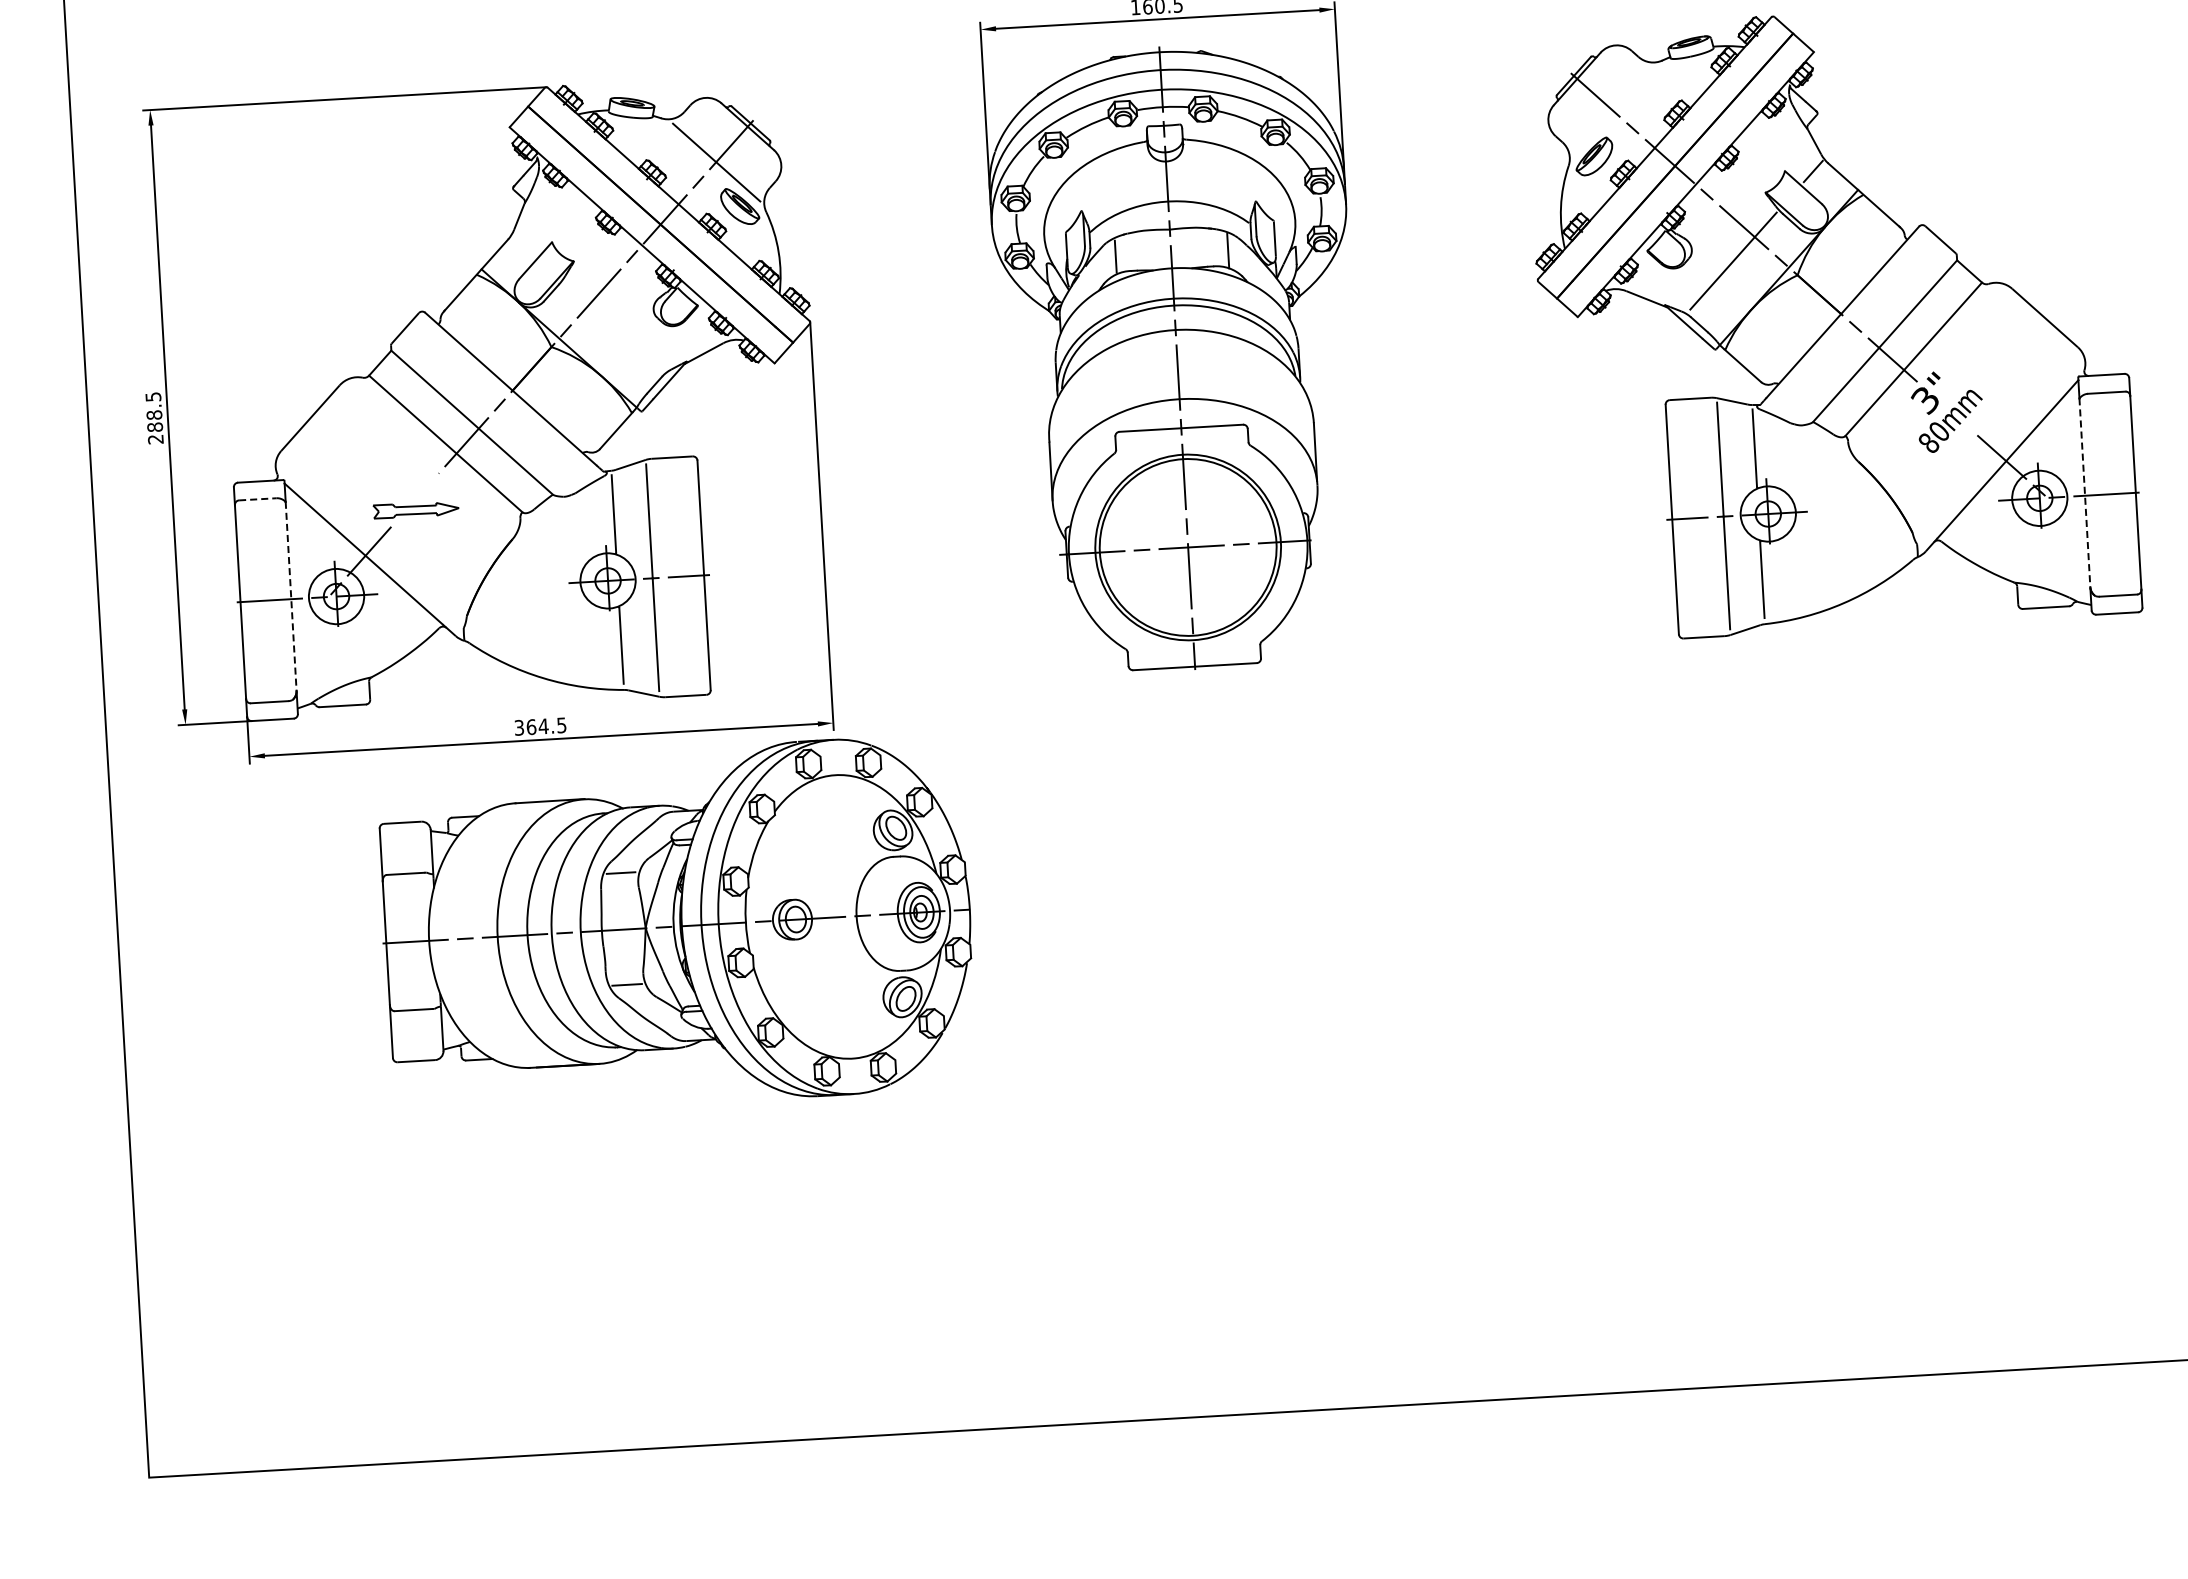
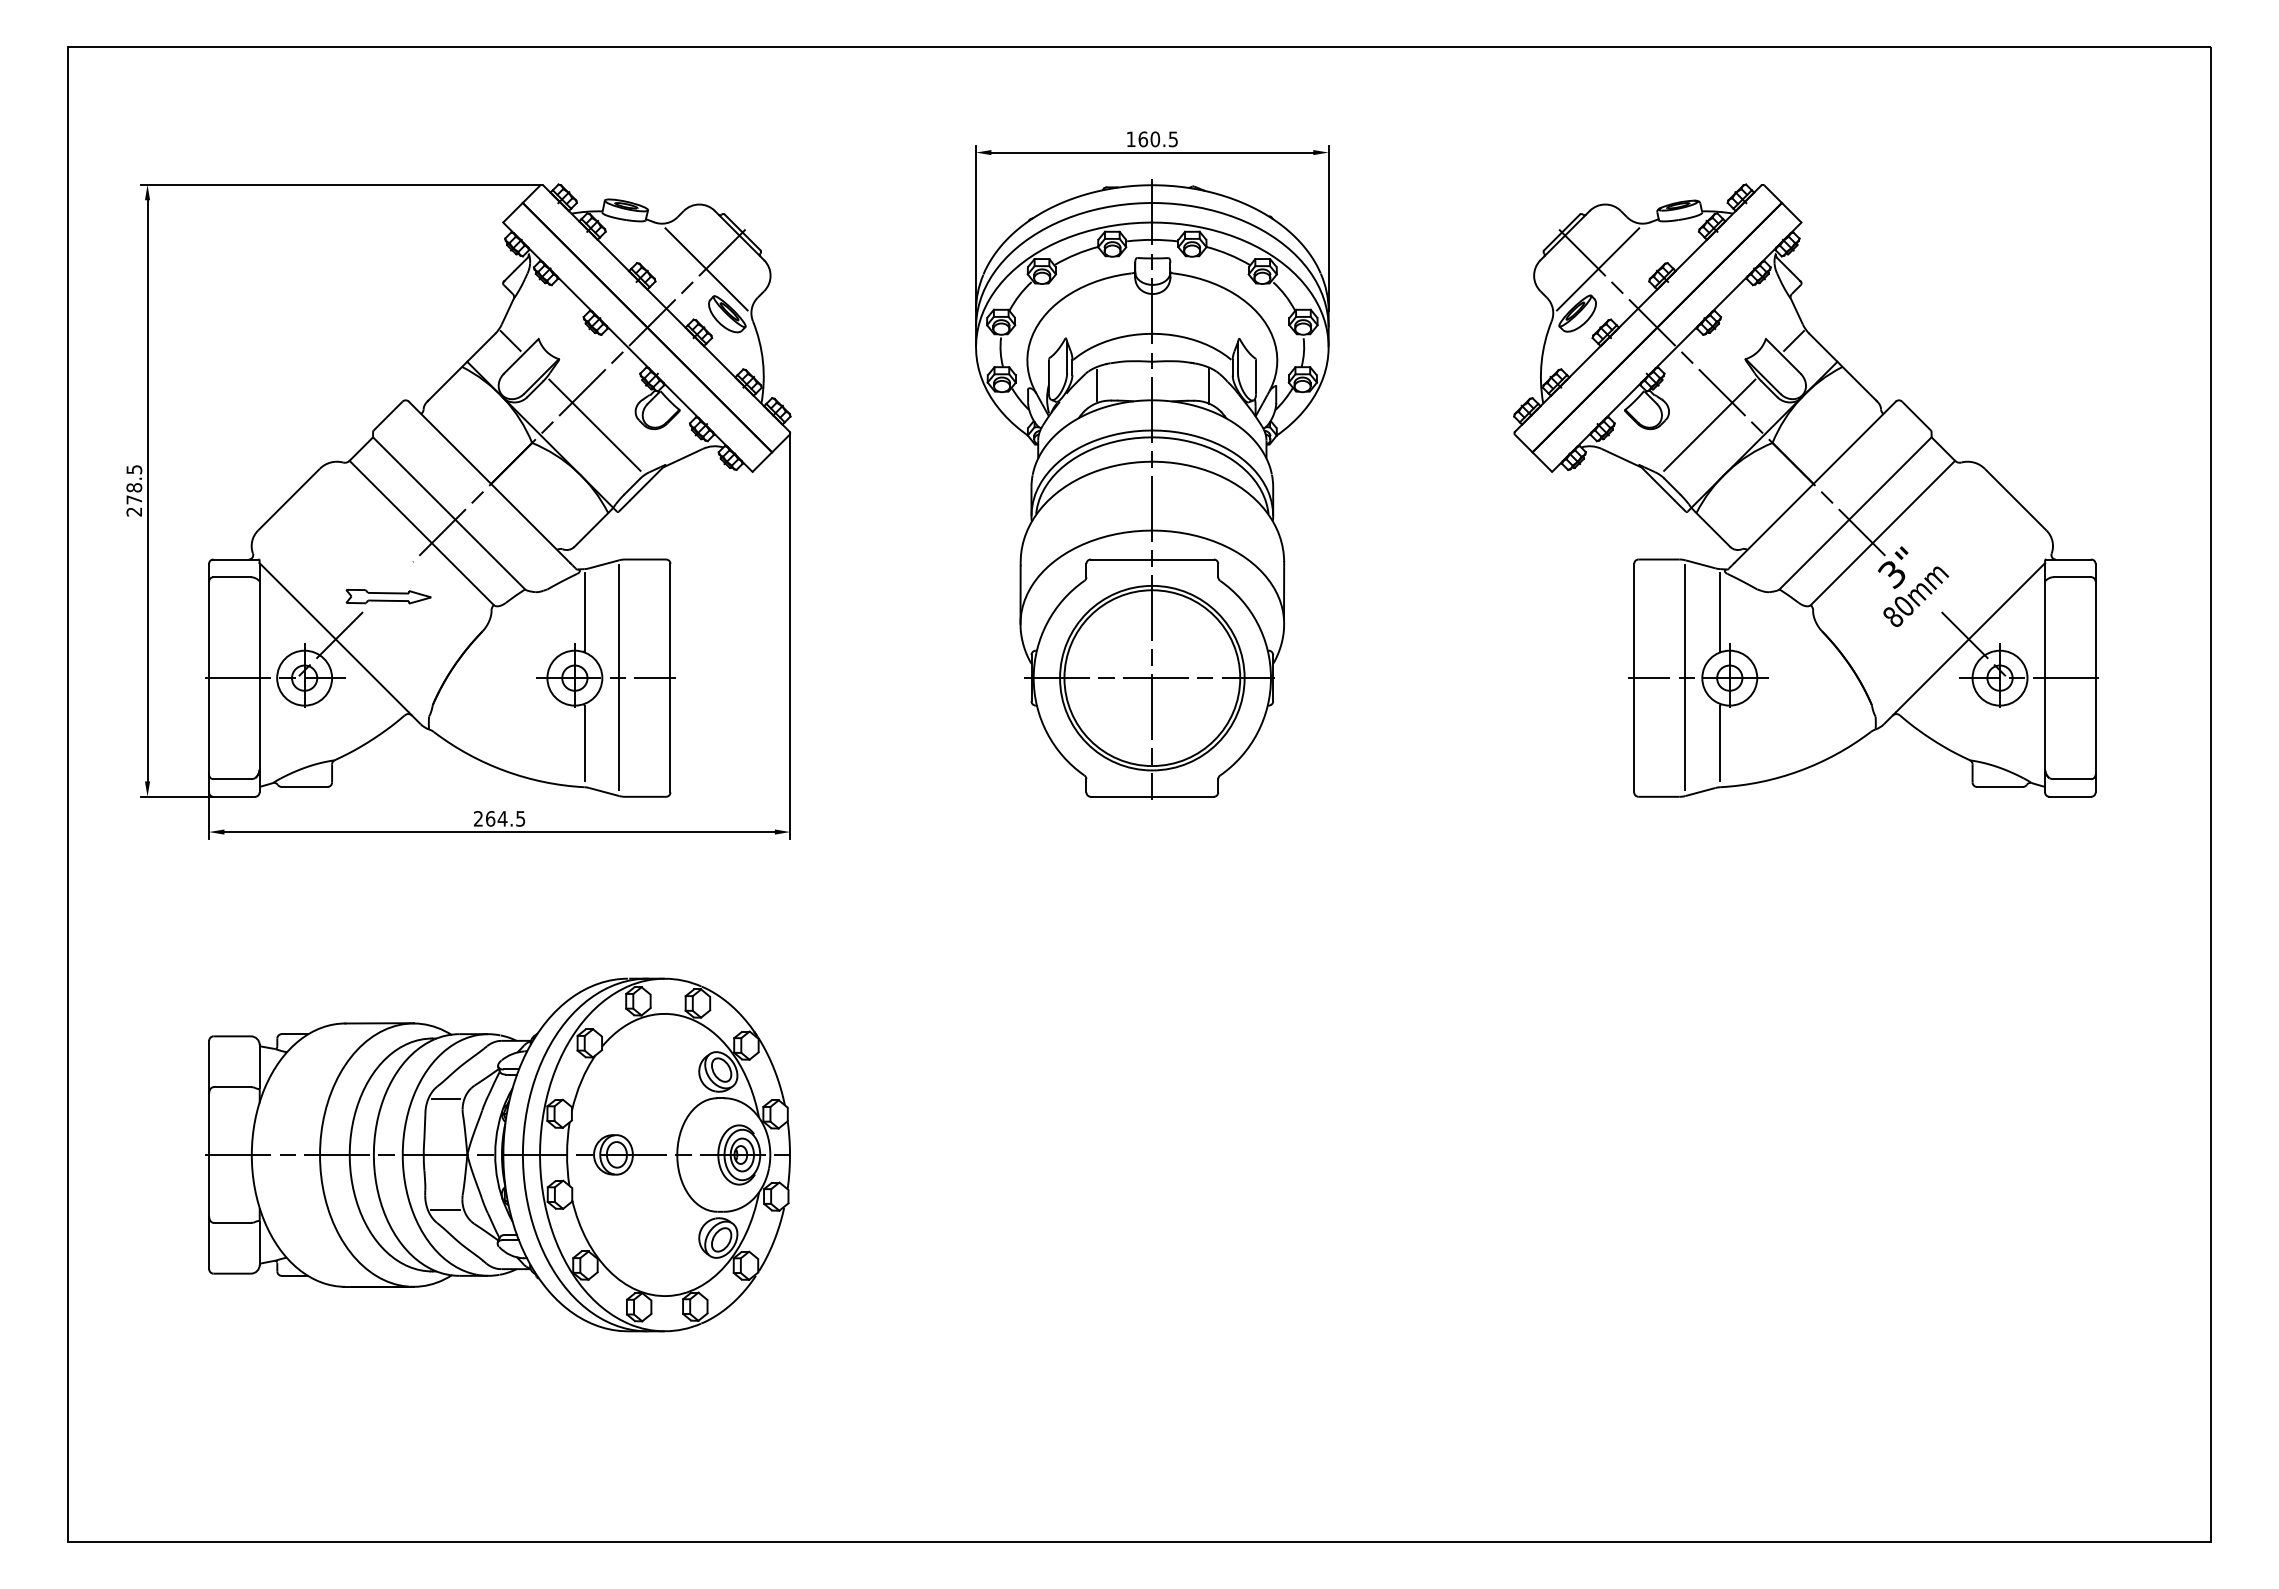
line: (1612, 111) -> (1598, 269), added
line: (523, 245) -> (510, 340), added
line: (613, 324) -> (594, 424), added
text: (155, 426) -> (134, 499), 288.5 -> 278.5
line: (2085, 493) -> (2045, 675), dashed -> solid
line: (258, 499) -> (232, 577), dashed -> solid
line: (291, 596) -> (259, 675), dashed -> solid
text: (519, 727) -> (478, 818), 364.5 -> 264.5
part: (675, 926) -> (497, 1154), moved

